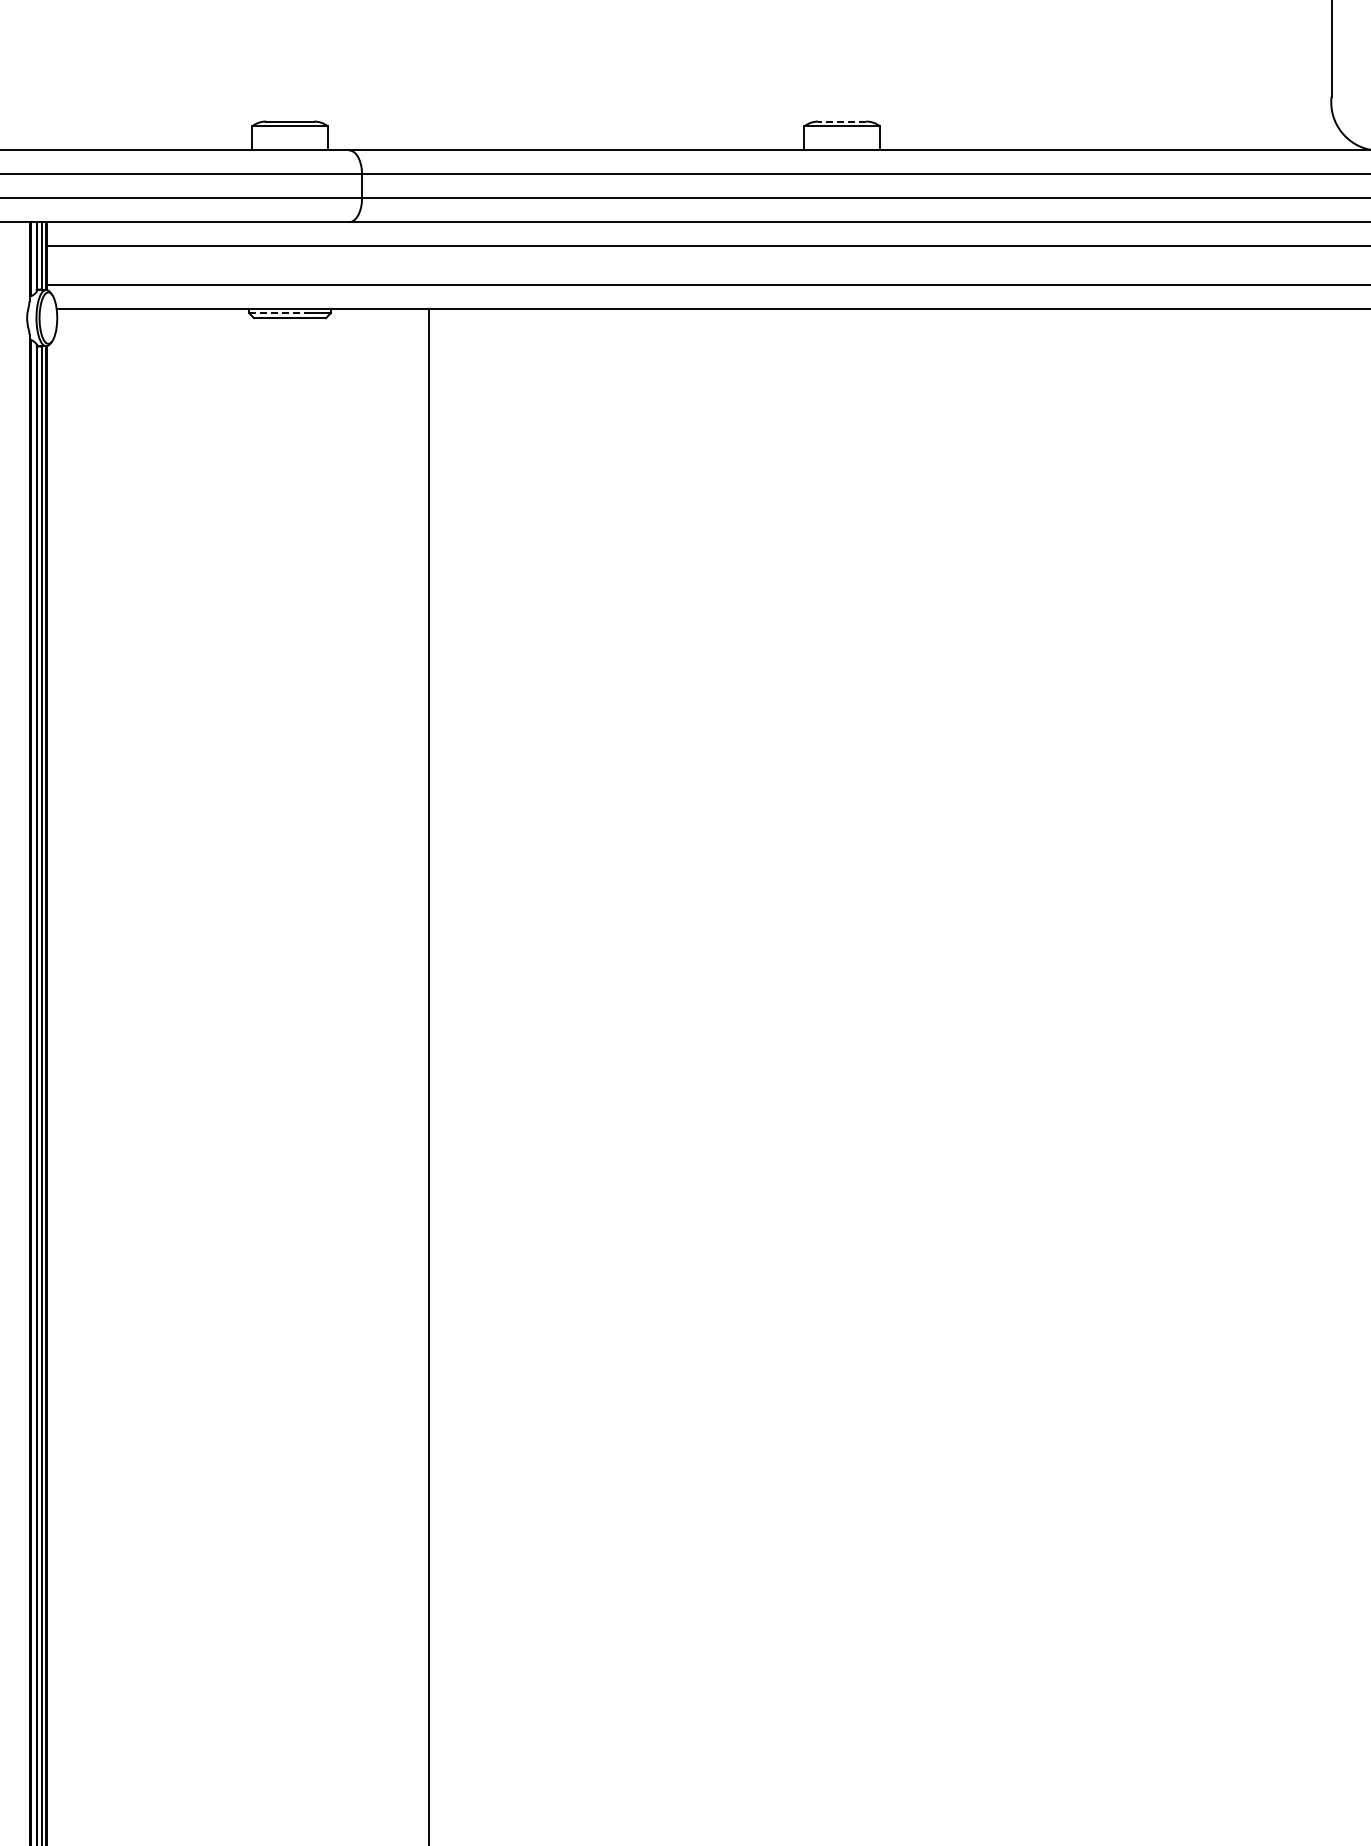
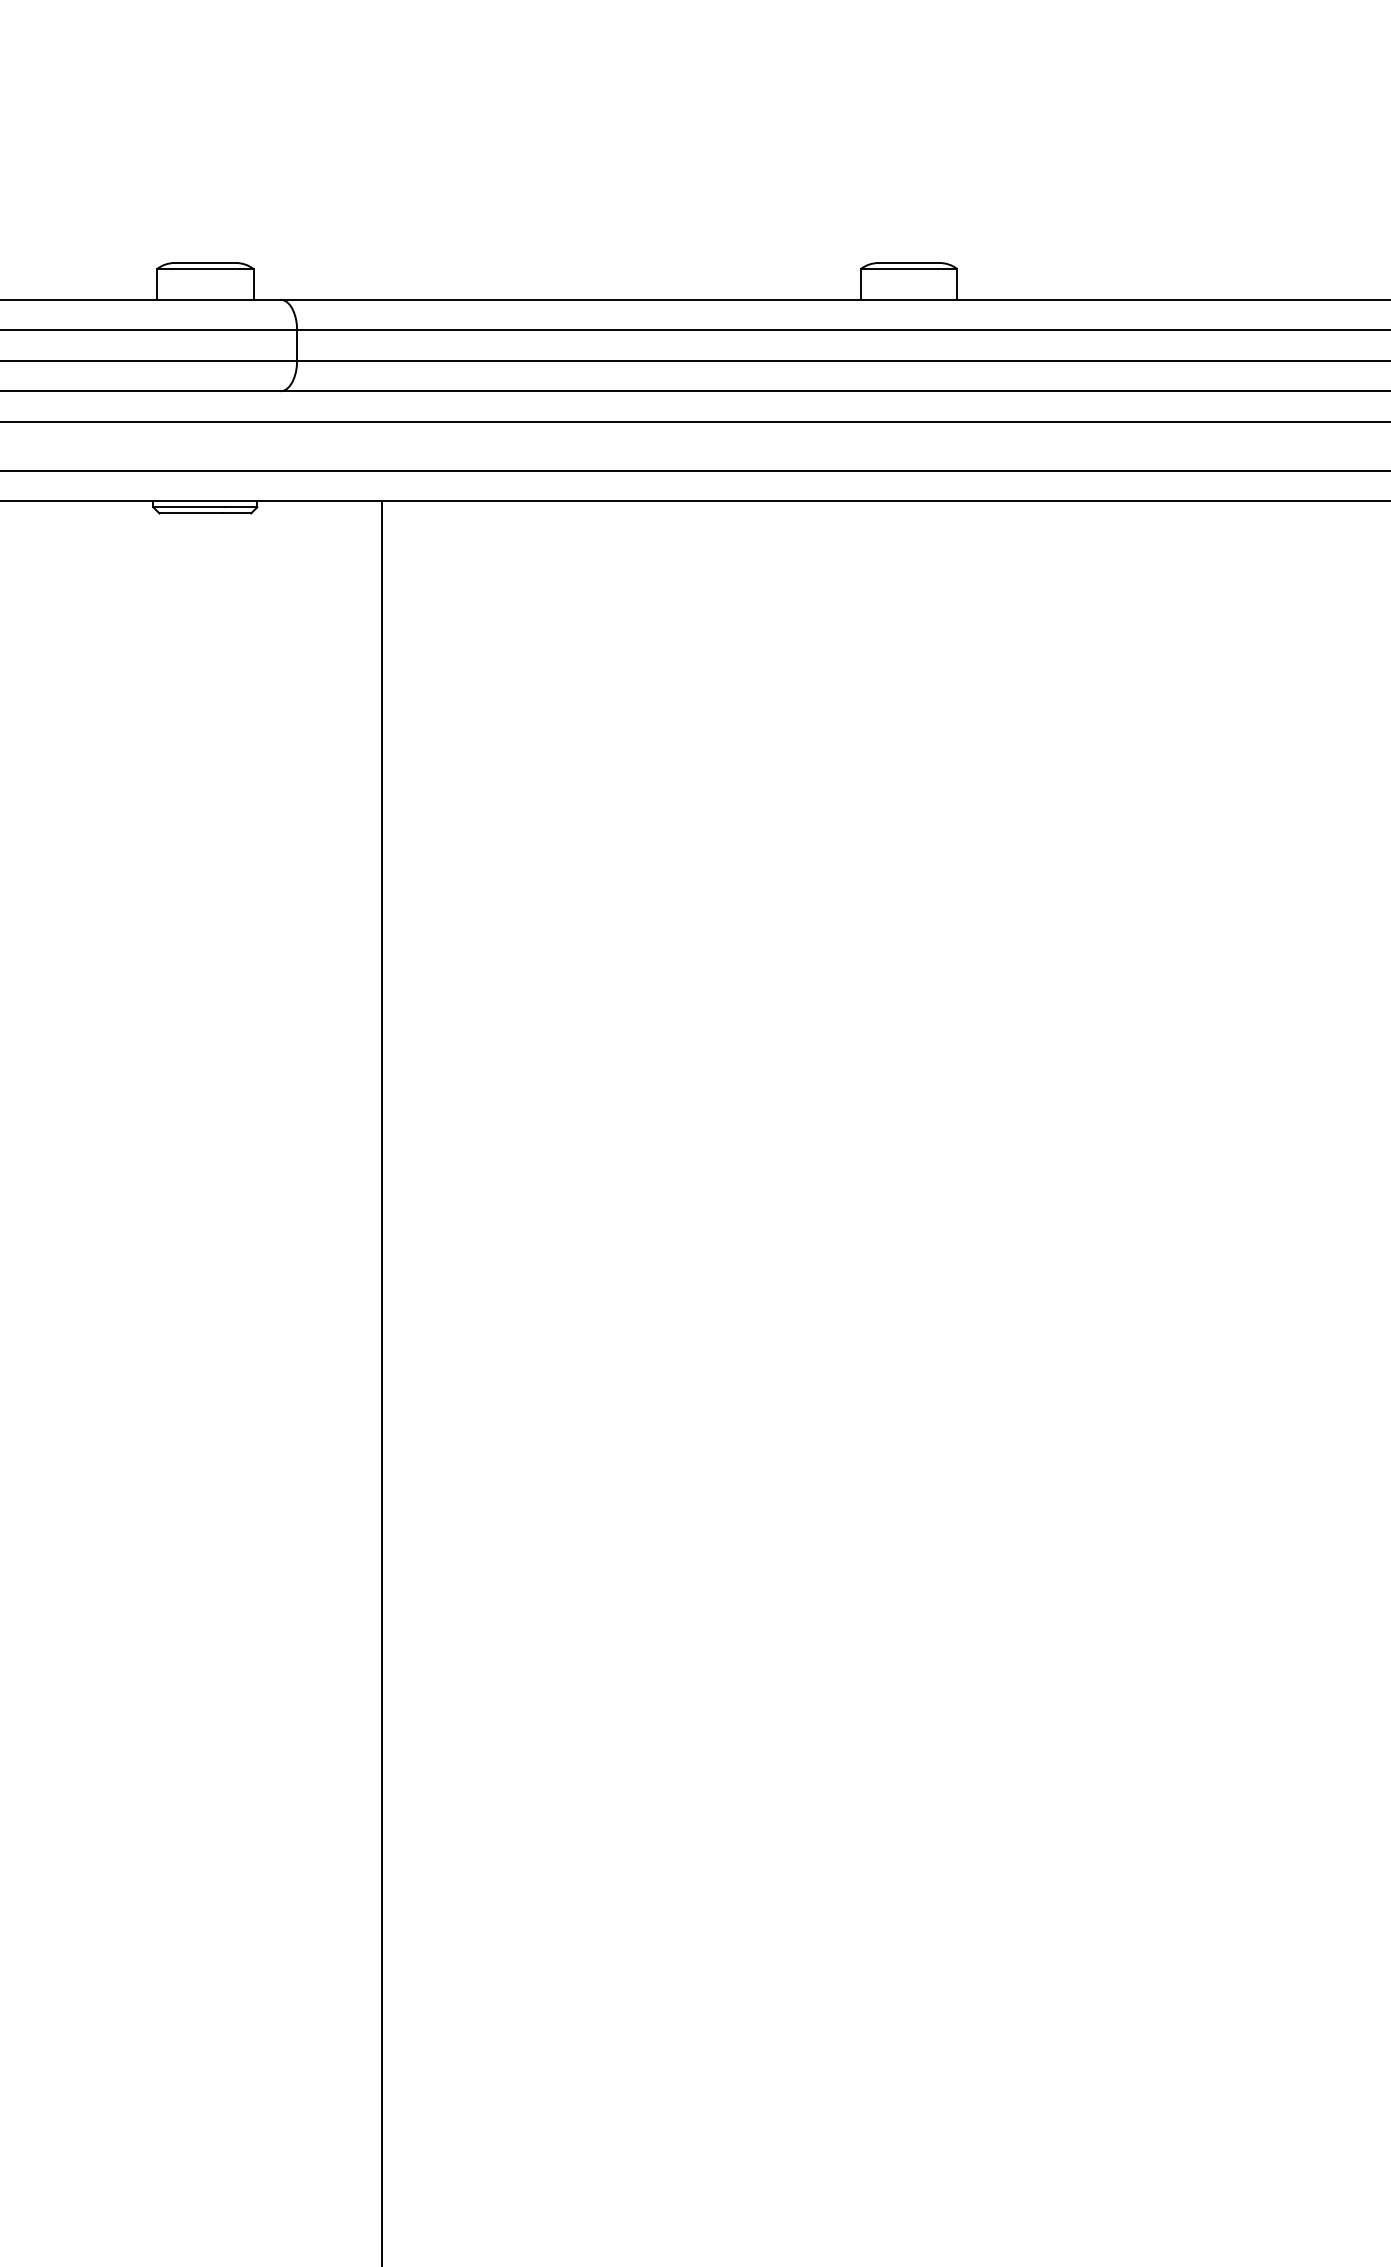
line: (842, 121) -> (909, 262), dashed -> solid
line: (277, 313) -> (189, 507), dashed -> solid

